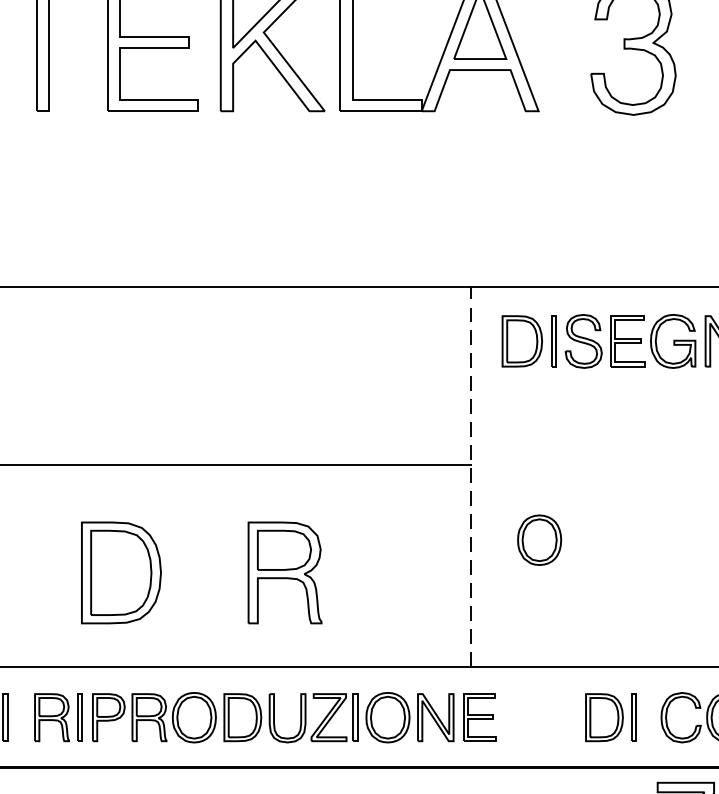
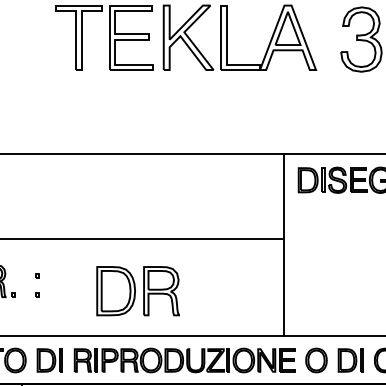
line: (470, 475) -> (283, 244), dashed -> solid
part: (539, 540) -> (316, 360), moved
part: (284, 573) -> (161, 291), moved

